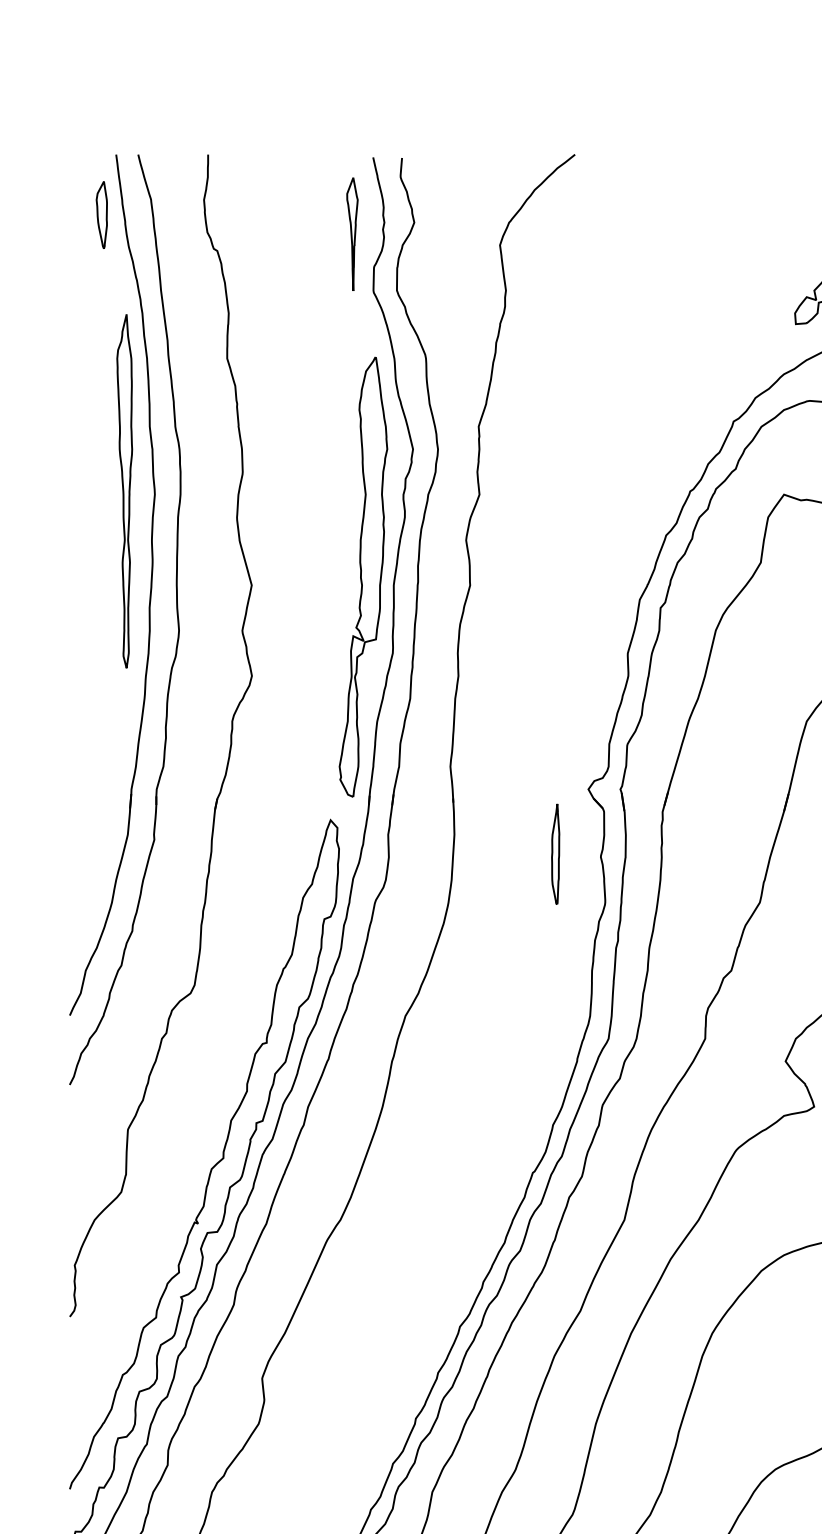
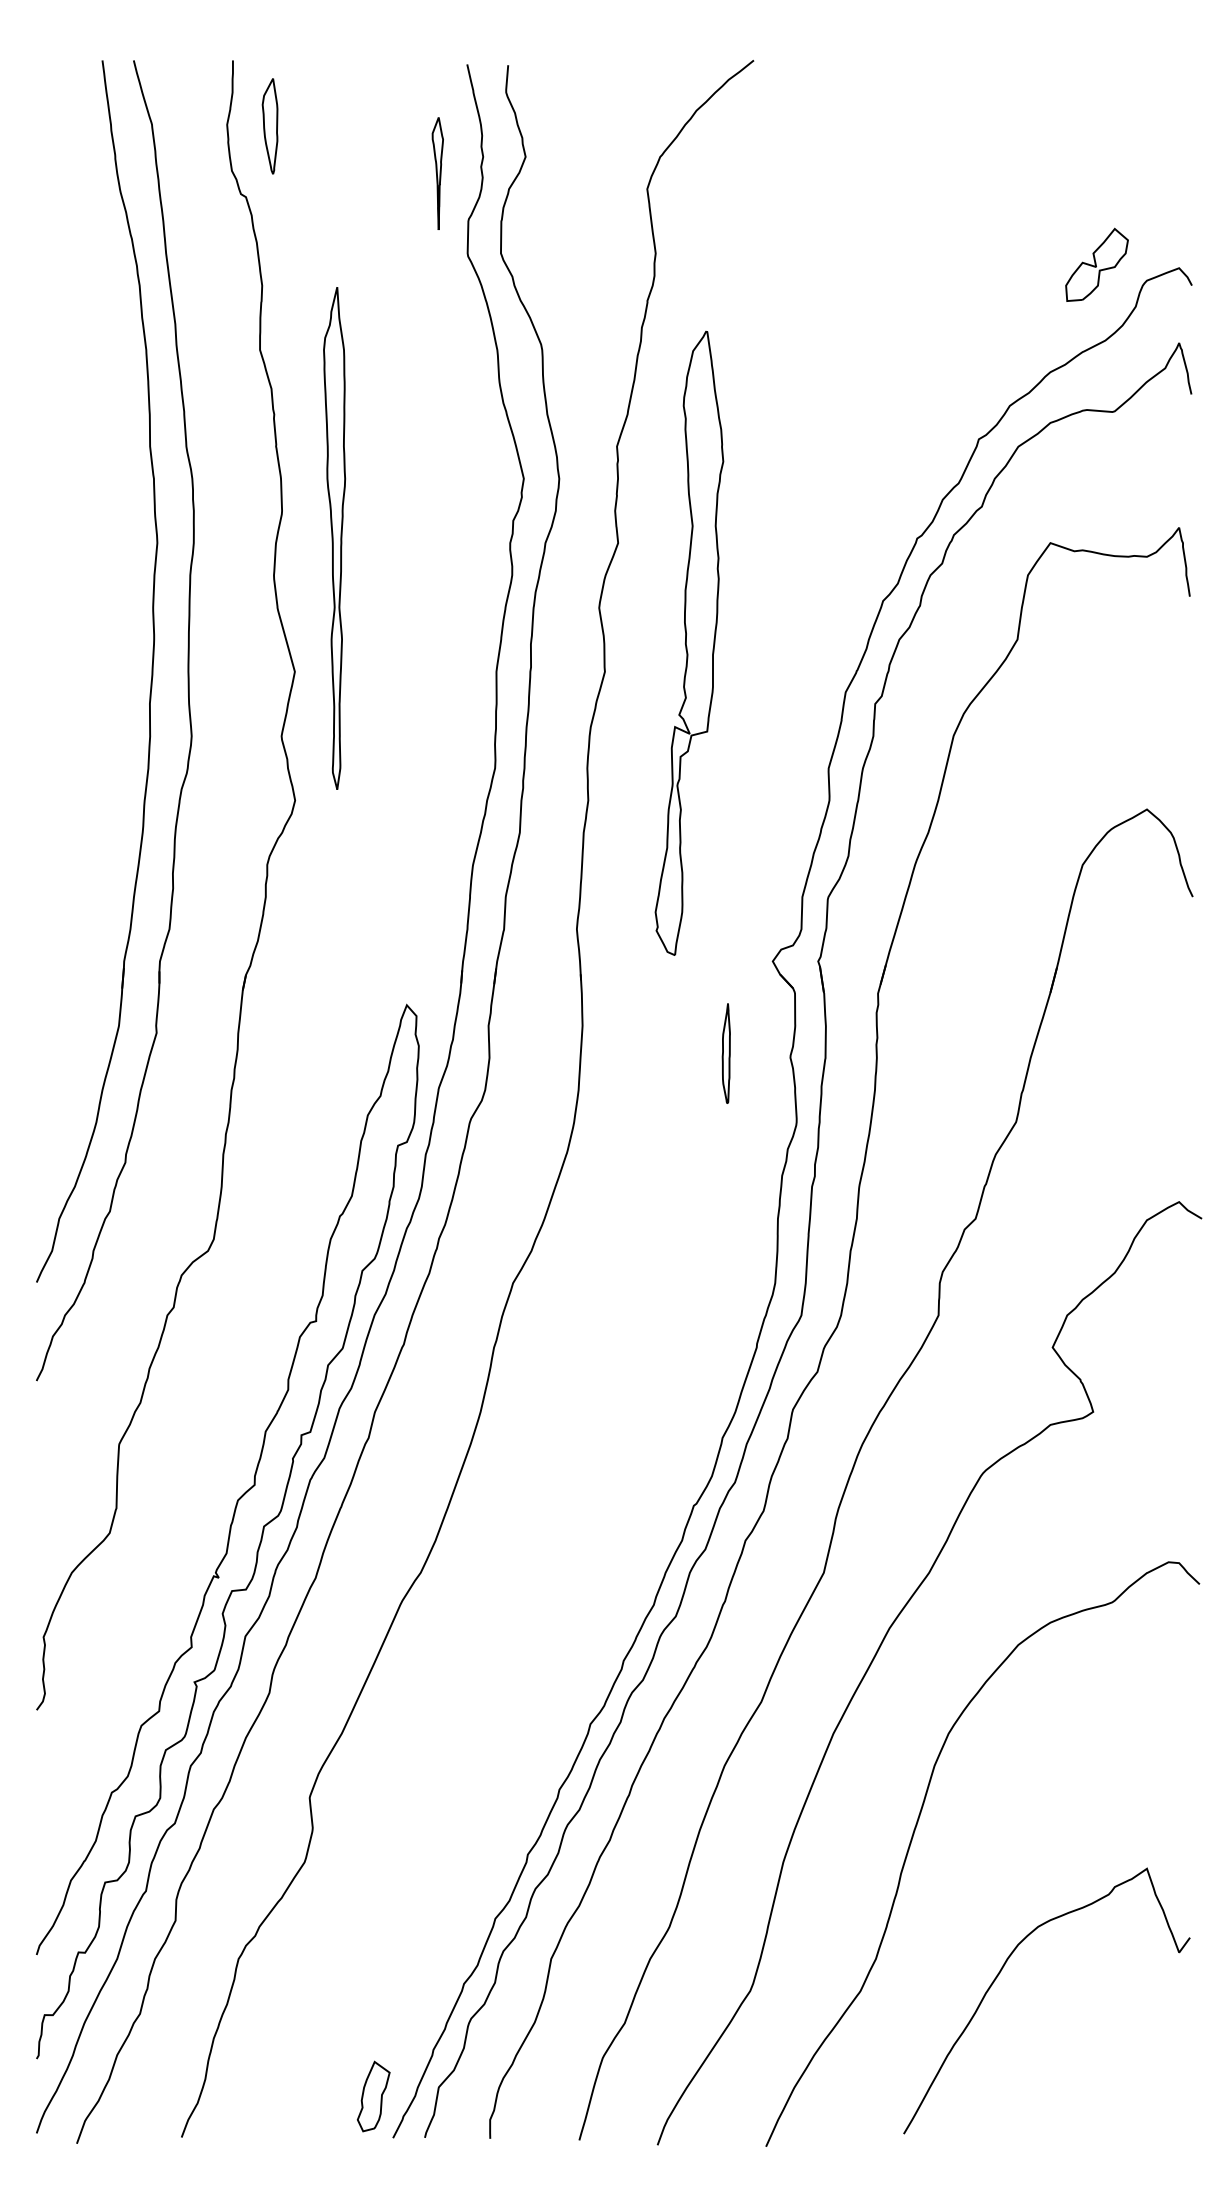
part: (101, 215) -> (269, 126), moved
part: (352, 234) -> (437, 173), size x0.7
part: (124, 491) -> (334, 538), moved
part: (363, 577) -> (689, 643), moved
part: (555, 854) -> (726, 1053), size x0.7

